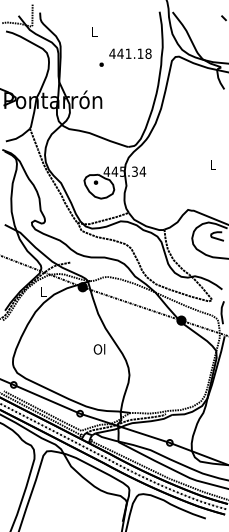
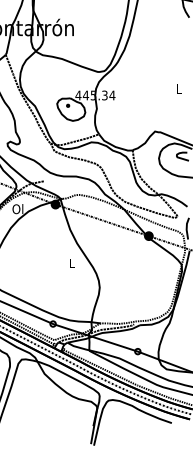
text: (42, 291) -> (17, 208), L -> Ol
text: (99, 349) -> (71, 263), Ol -> L

